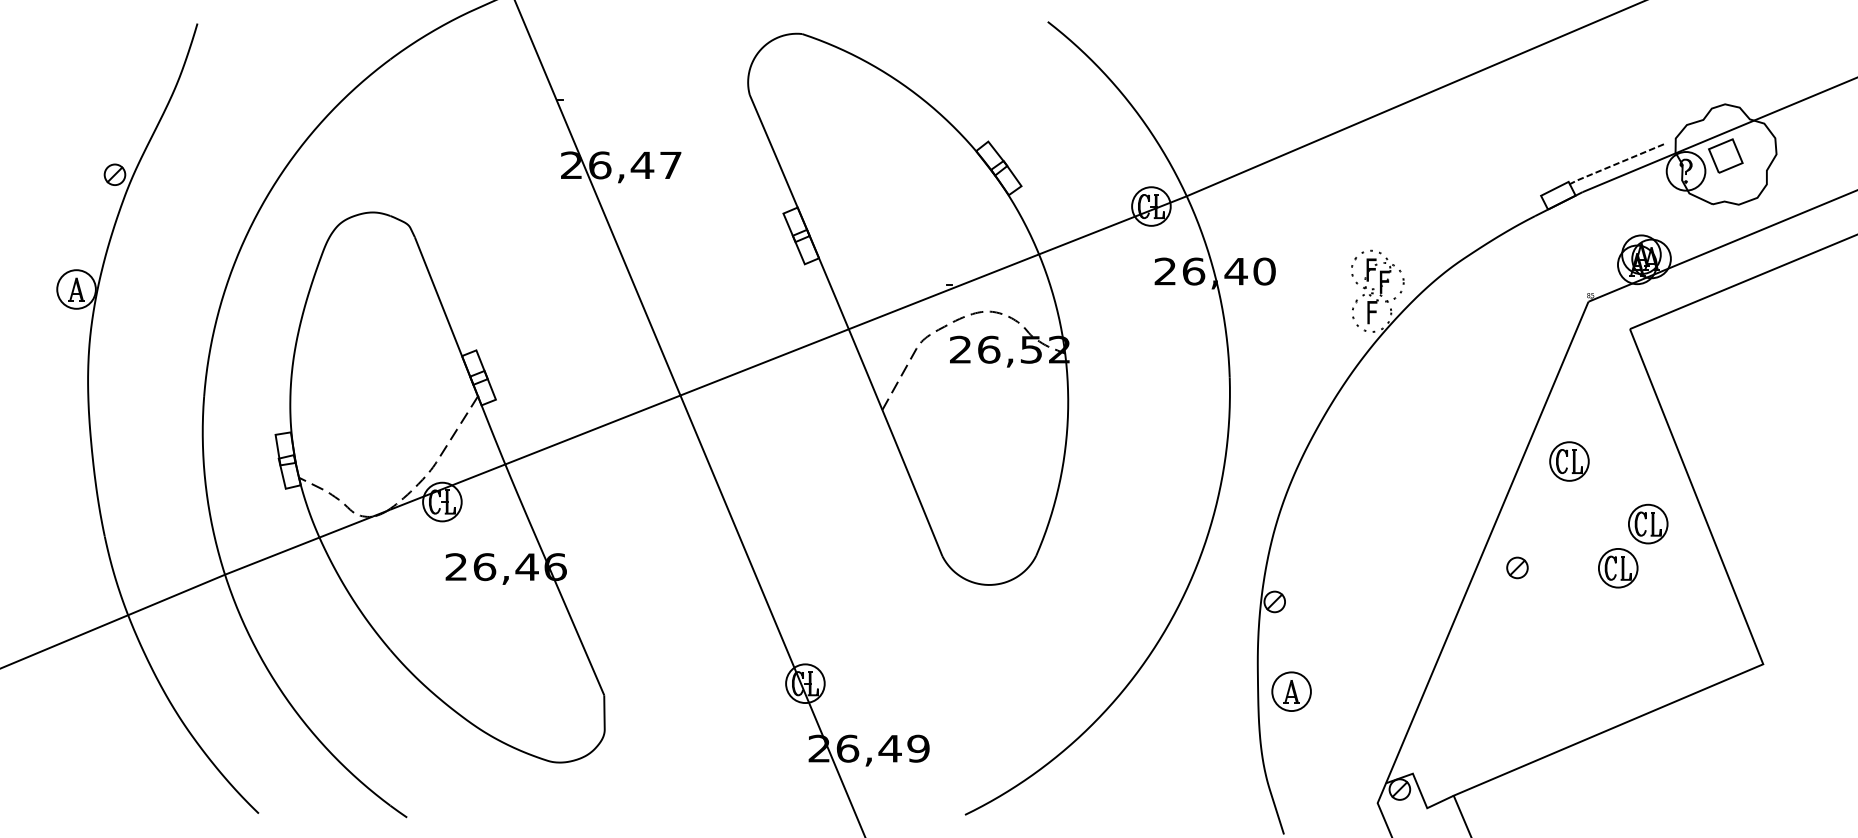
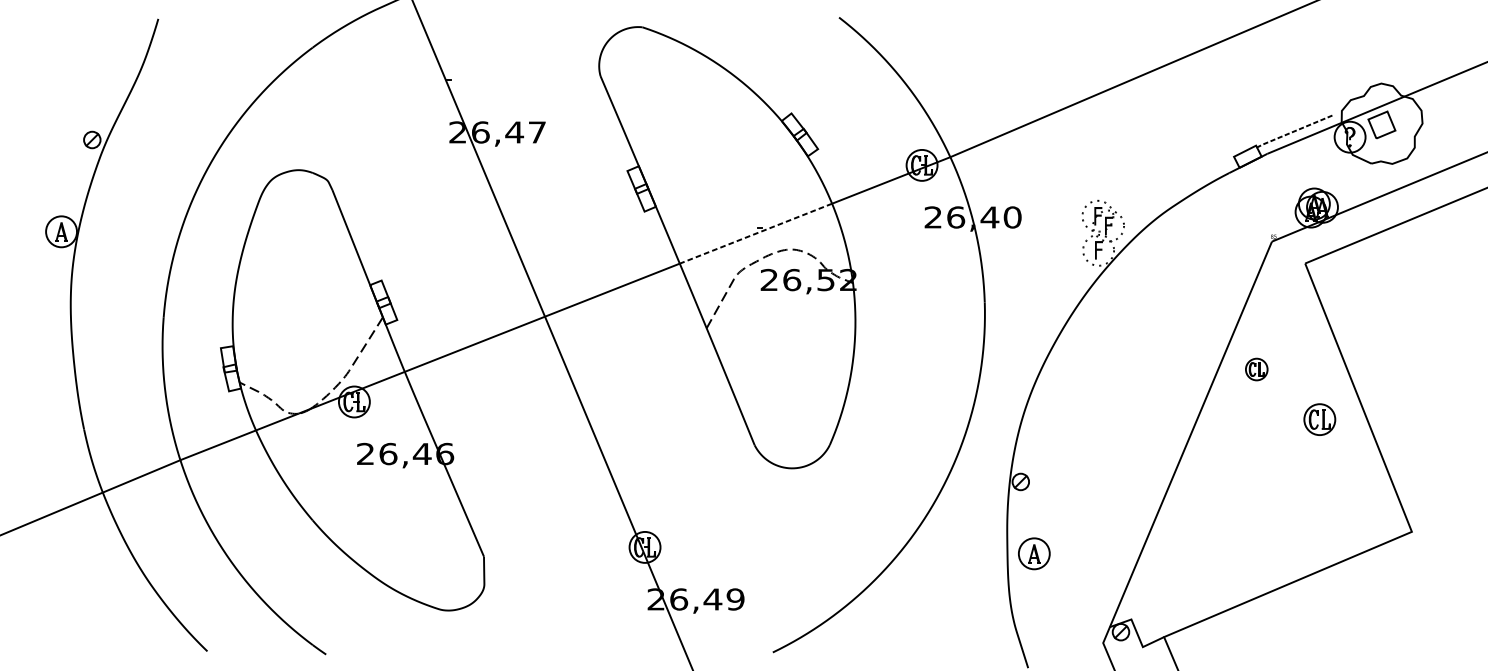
line: (943, 292) -> (755, 234), solid -> dashed
part: (1569, 461) -> (1256, 369), size x0.7
part: (1517, 567) -> (1215, 454), removed
part: (1618, 568) -> (1296, 455), removed

